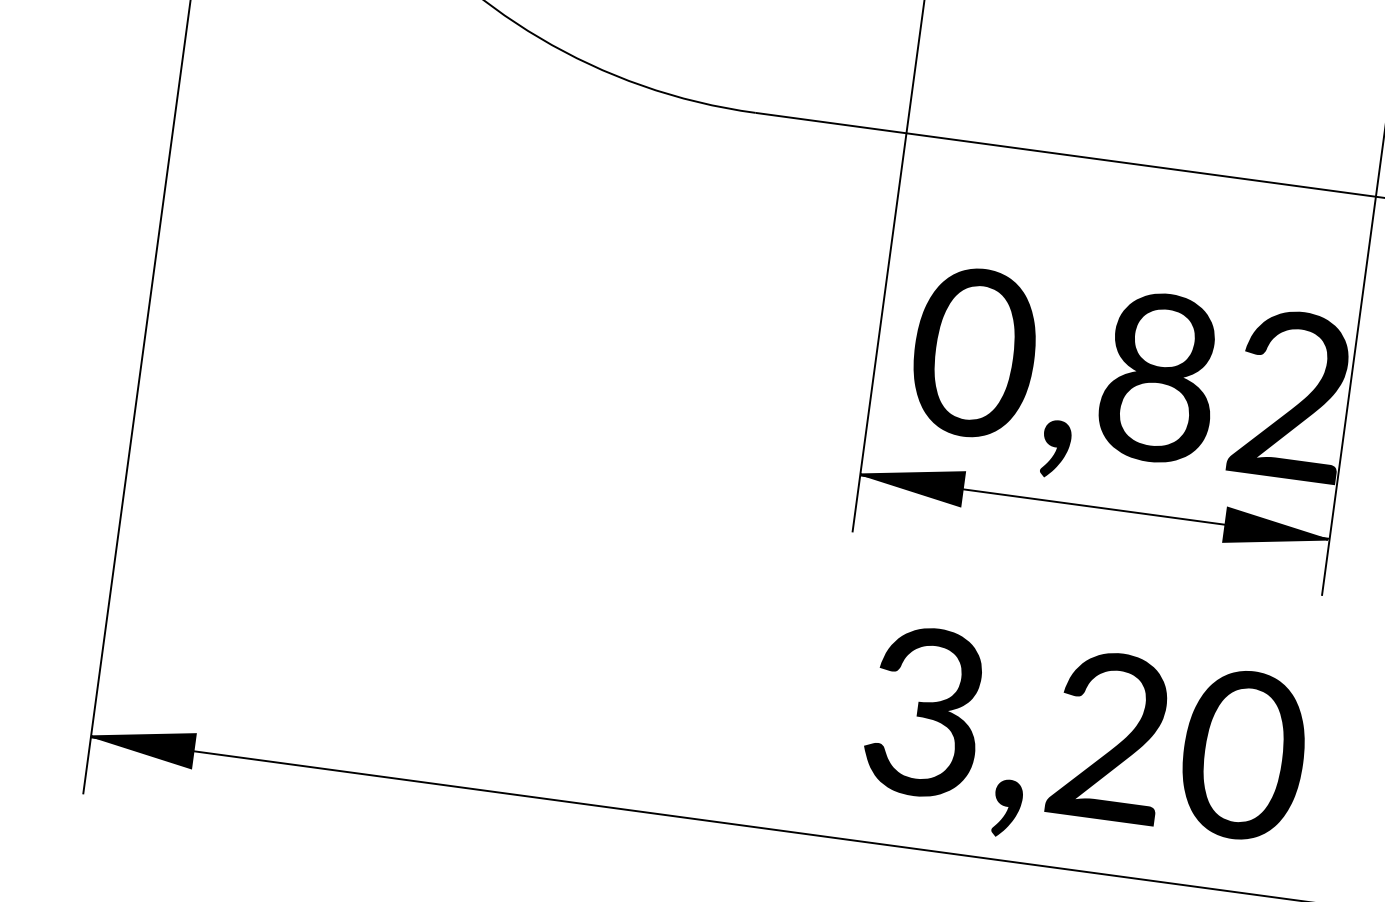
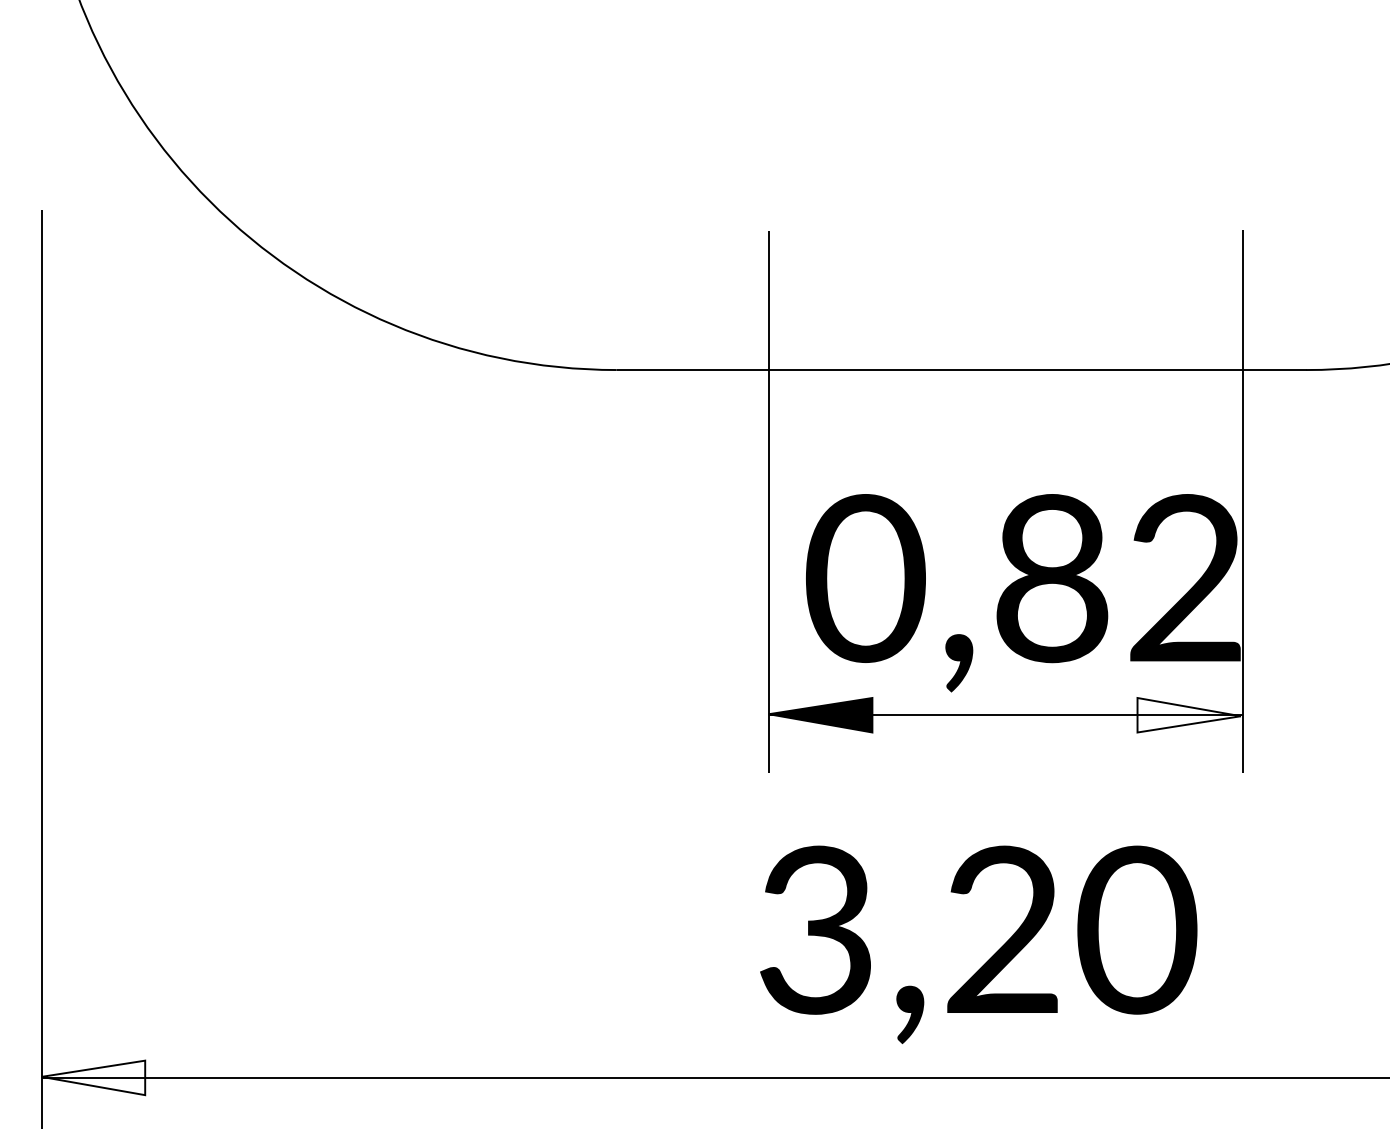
fill: (1275, 531) -> (1188, 715), removed
fill: (142, 743) -> (93, 1077), removed
text: (1084, 748) -> (978, 944), moved

